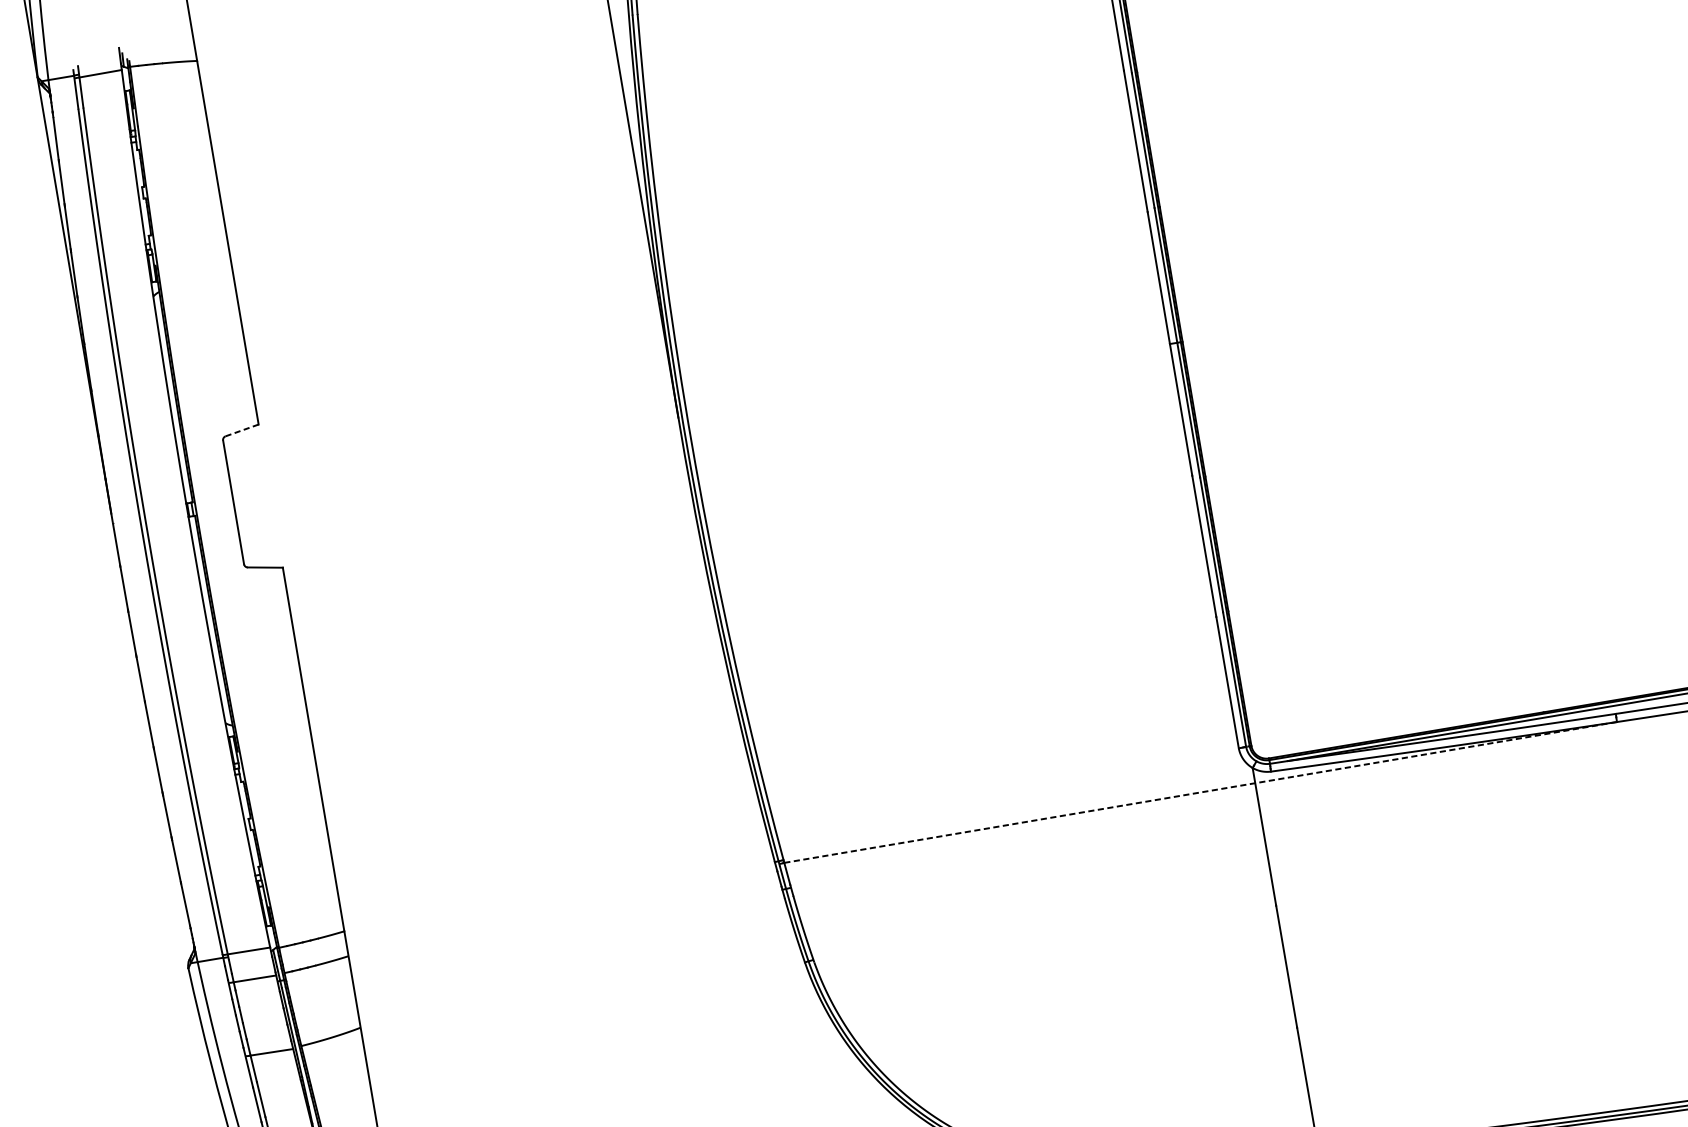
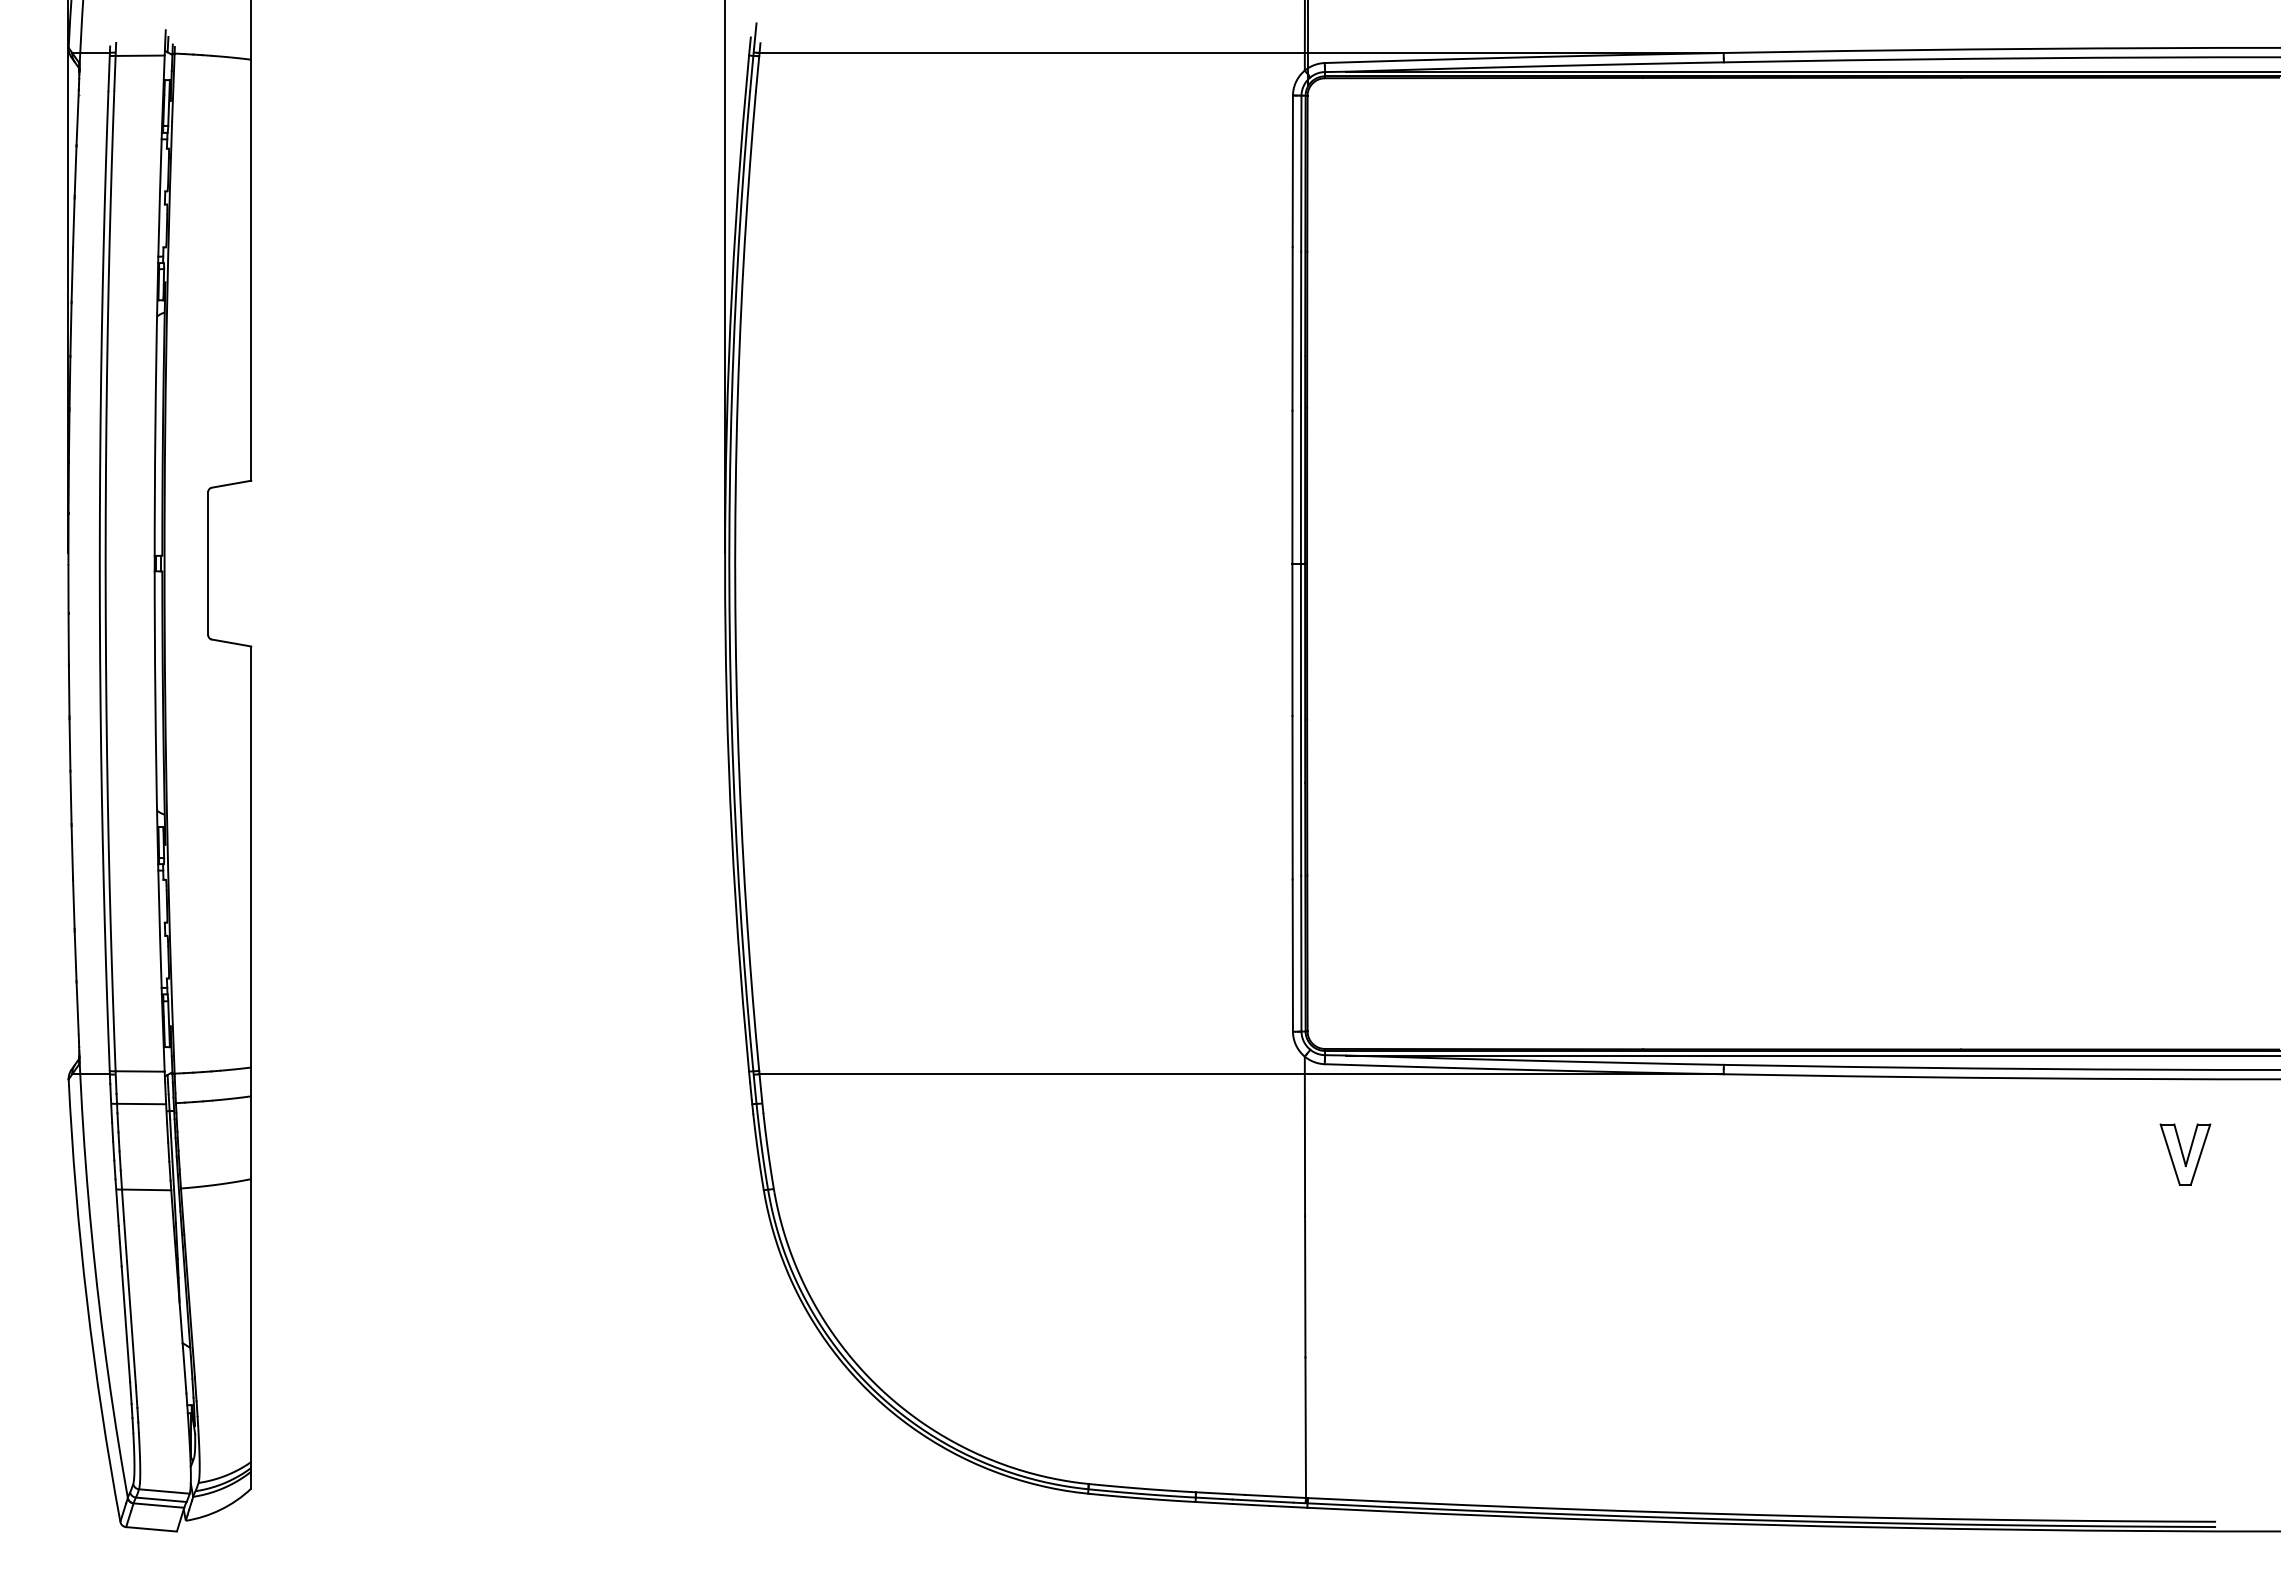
line: (243, 430) -> (232, 484), dashed -> solid
line: (1201, 792) -> (1242, 1074), dashed -> solid

